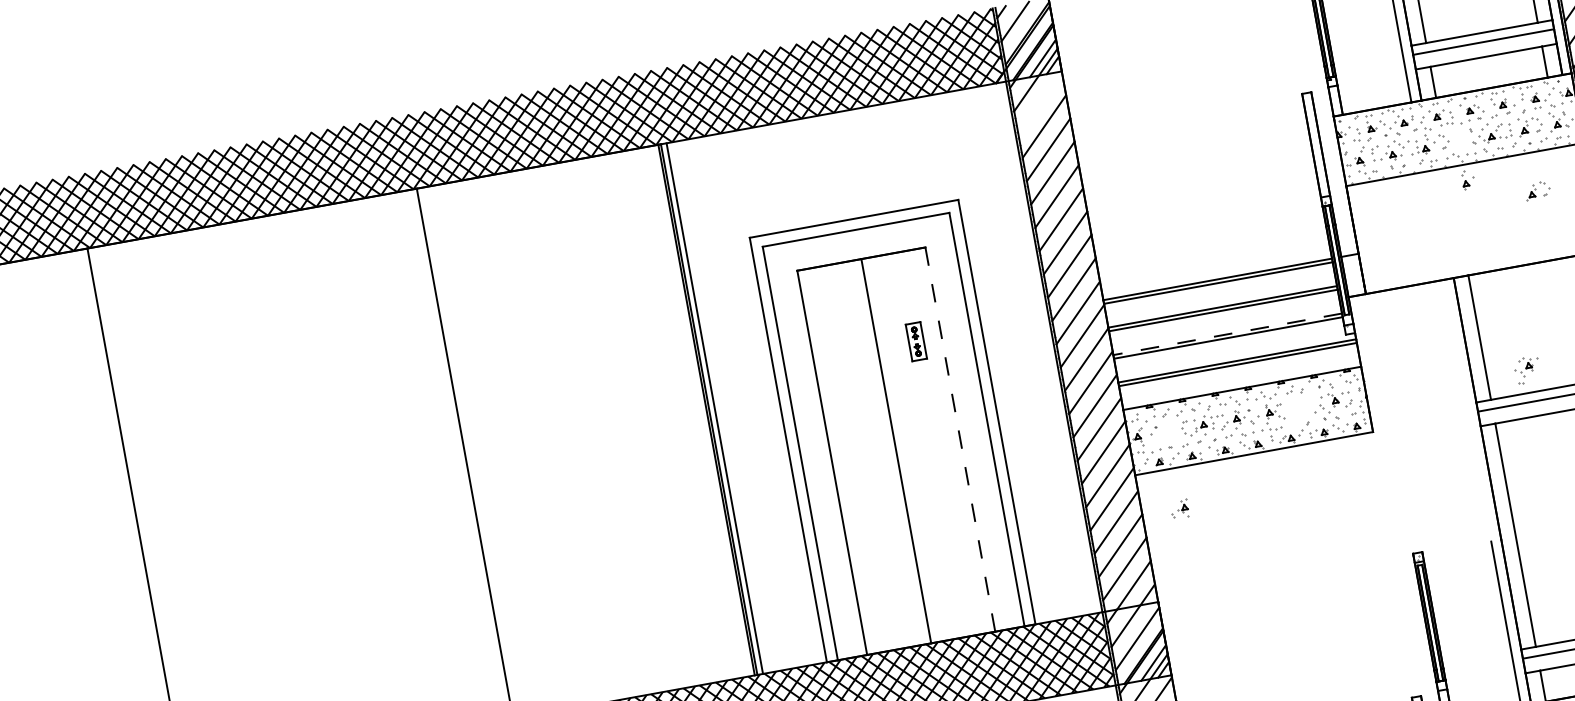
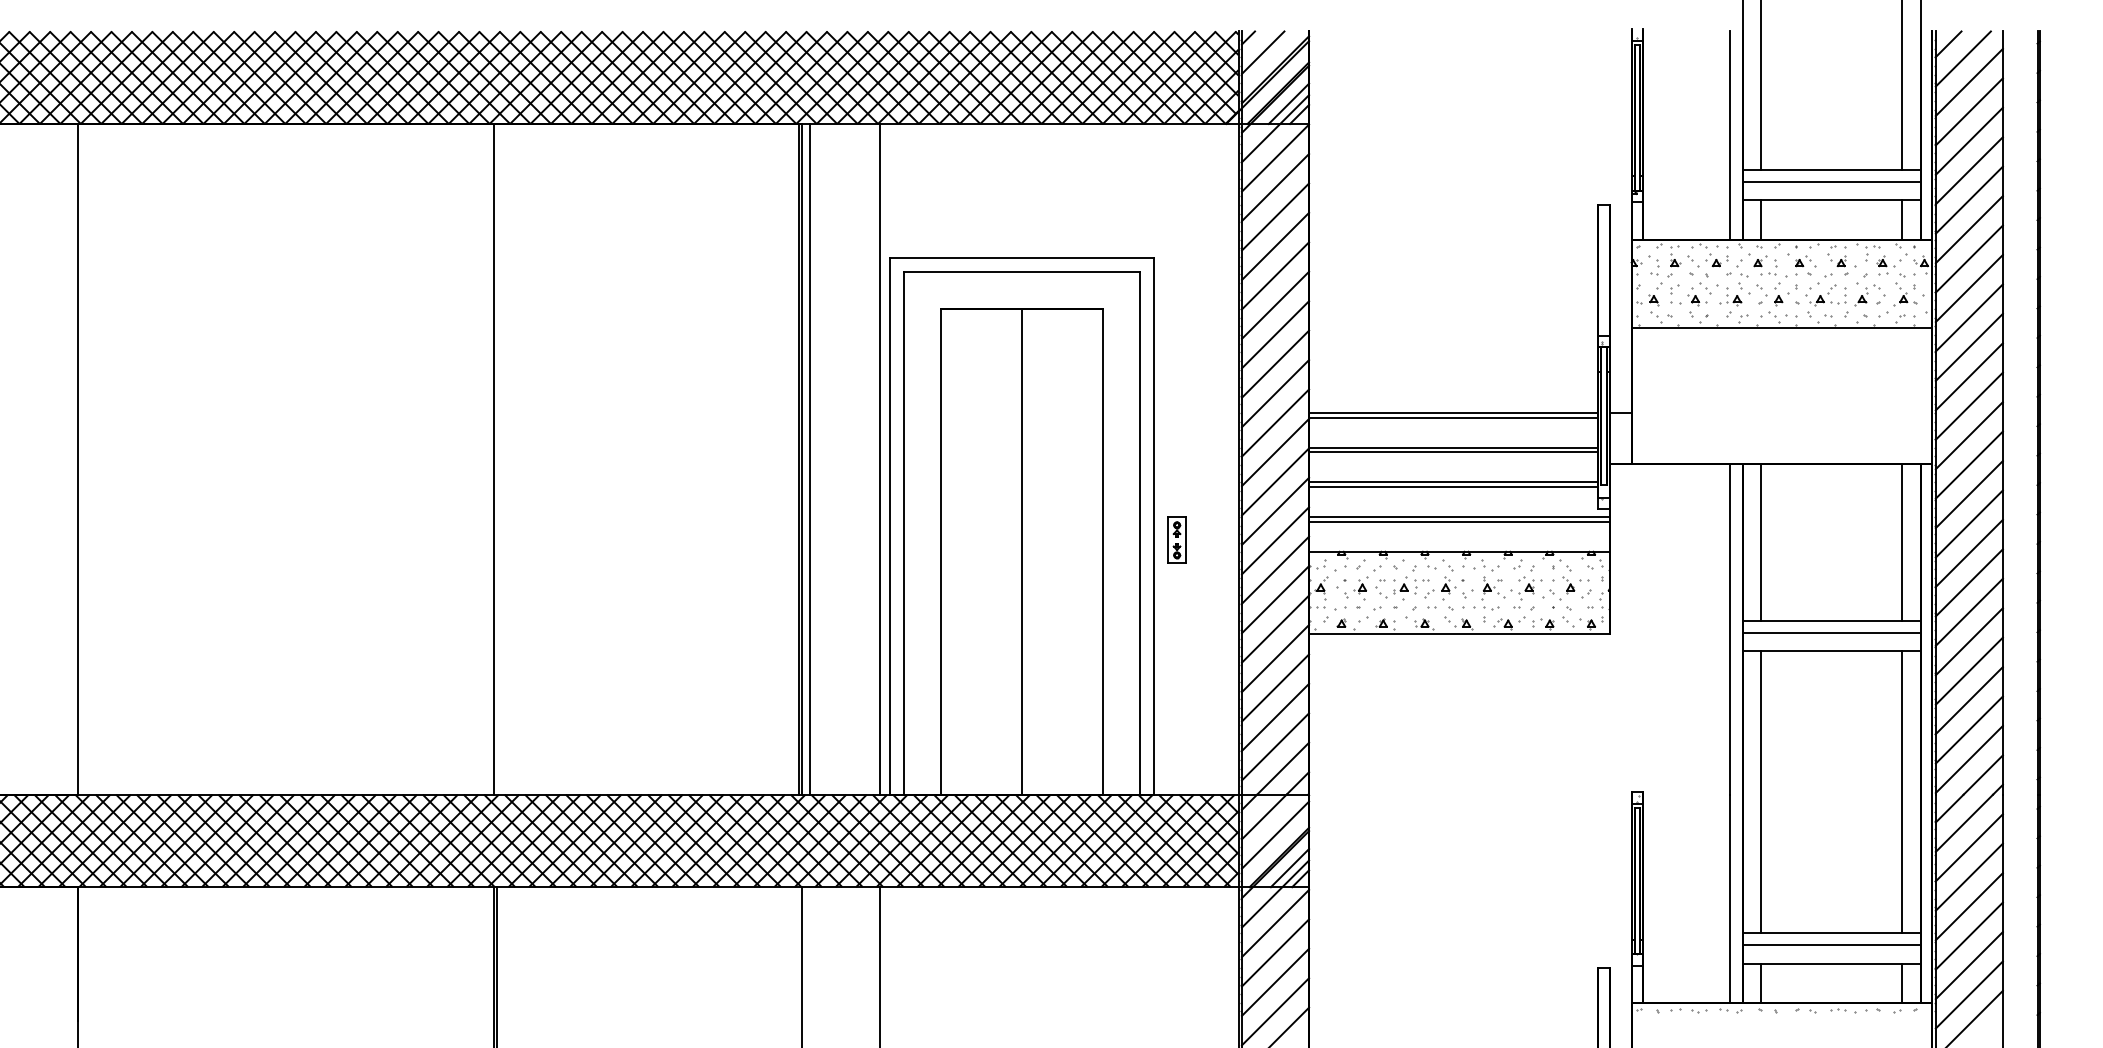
line: (1040, 102) -> (1275, 157), added
part: (1467, 179) -> (1781, 294), moved
part: (1537, 190) -> (1864, 375), removed
line: (1227, 334) -> (1453, 482), dashed -> solid
part: (915, 341) -> (1176, 539), moved
part: (1527, 369) -> (1526, 592), moved
line: (770, 397) -> (880, 458), added
line: (1467, 410) -> (1730, 628), added
line: (960, 439) -> (1103, 551), dashed -> solid
part: (1180, 508) -> (1356, 588), moved

